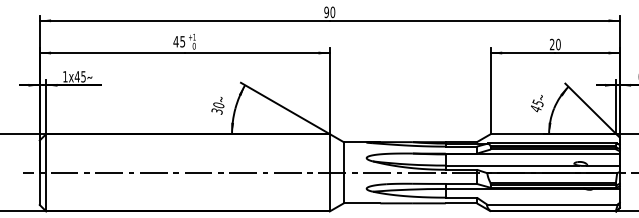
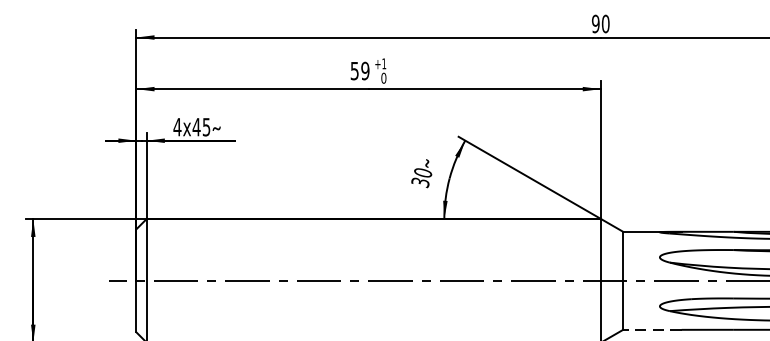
text: (179, 41) -> (360, 70), 45 -> 59
text: (64, 76) -> (176, 126), 1x45 -> 4x45
line: (361, 203) -> (651, 330), solid -> dashed

